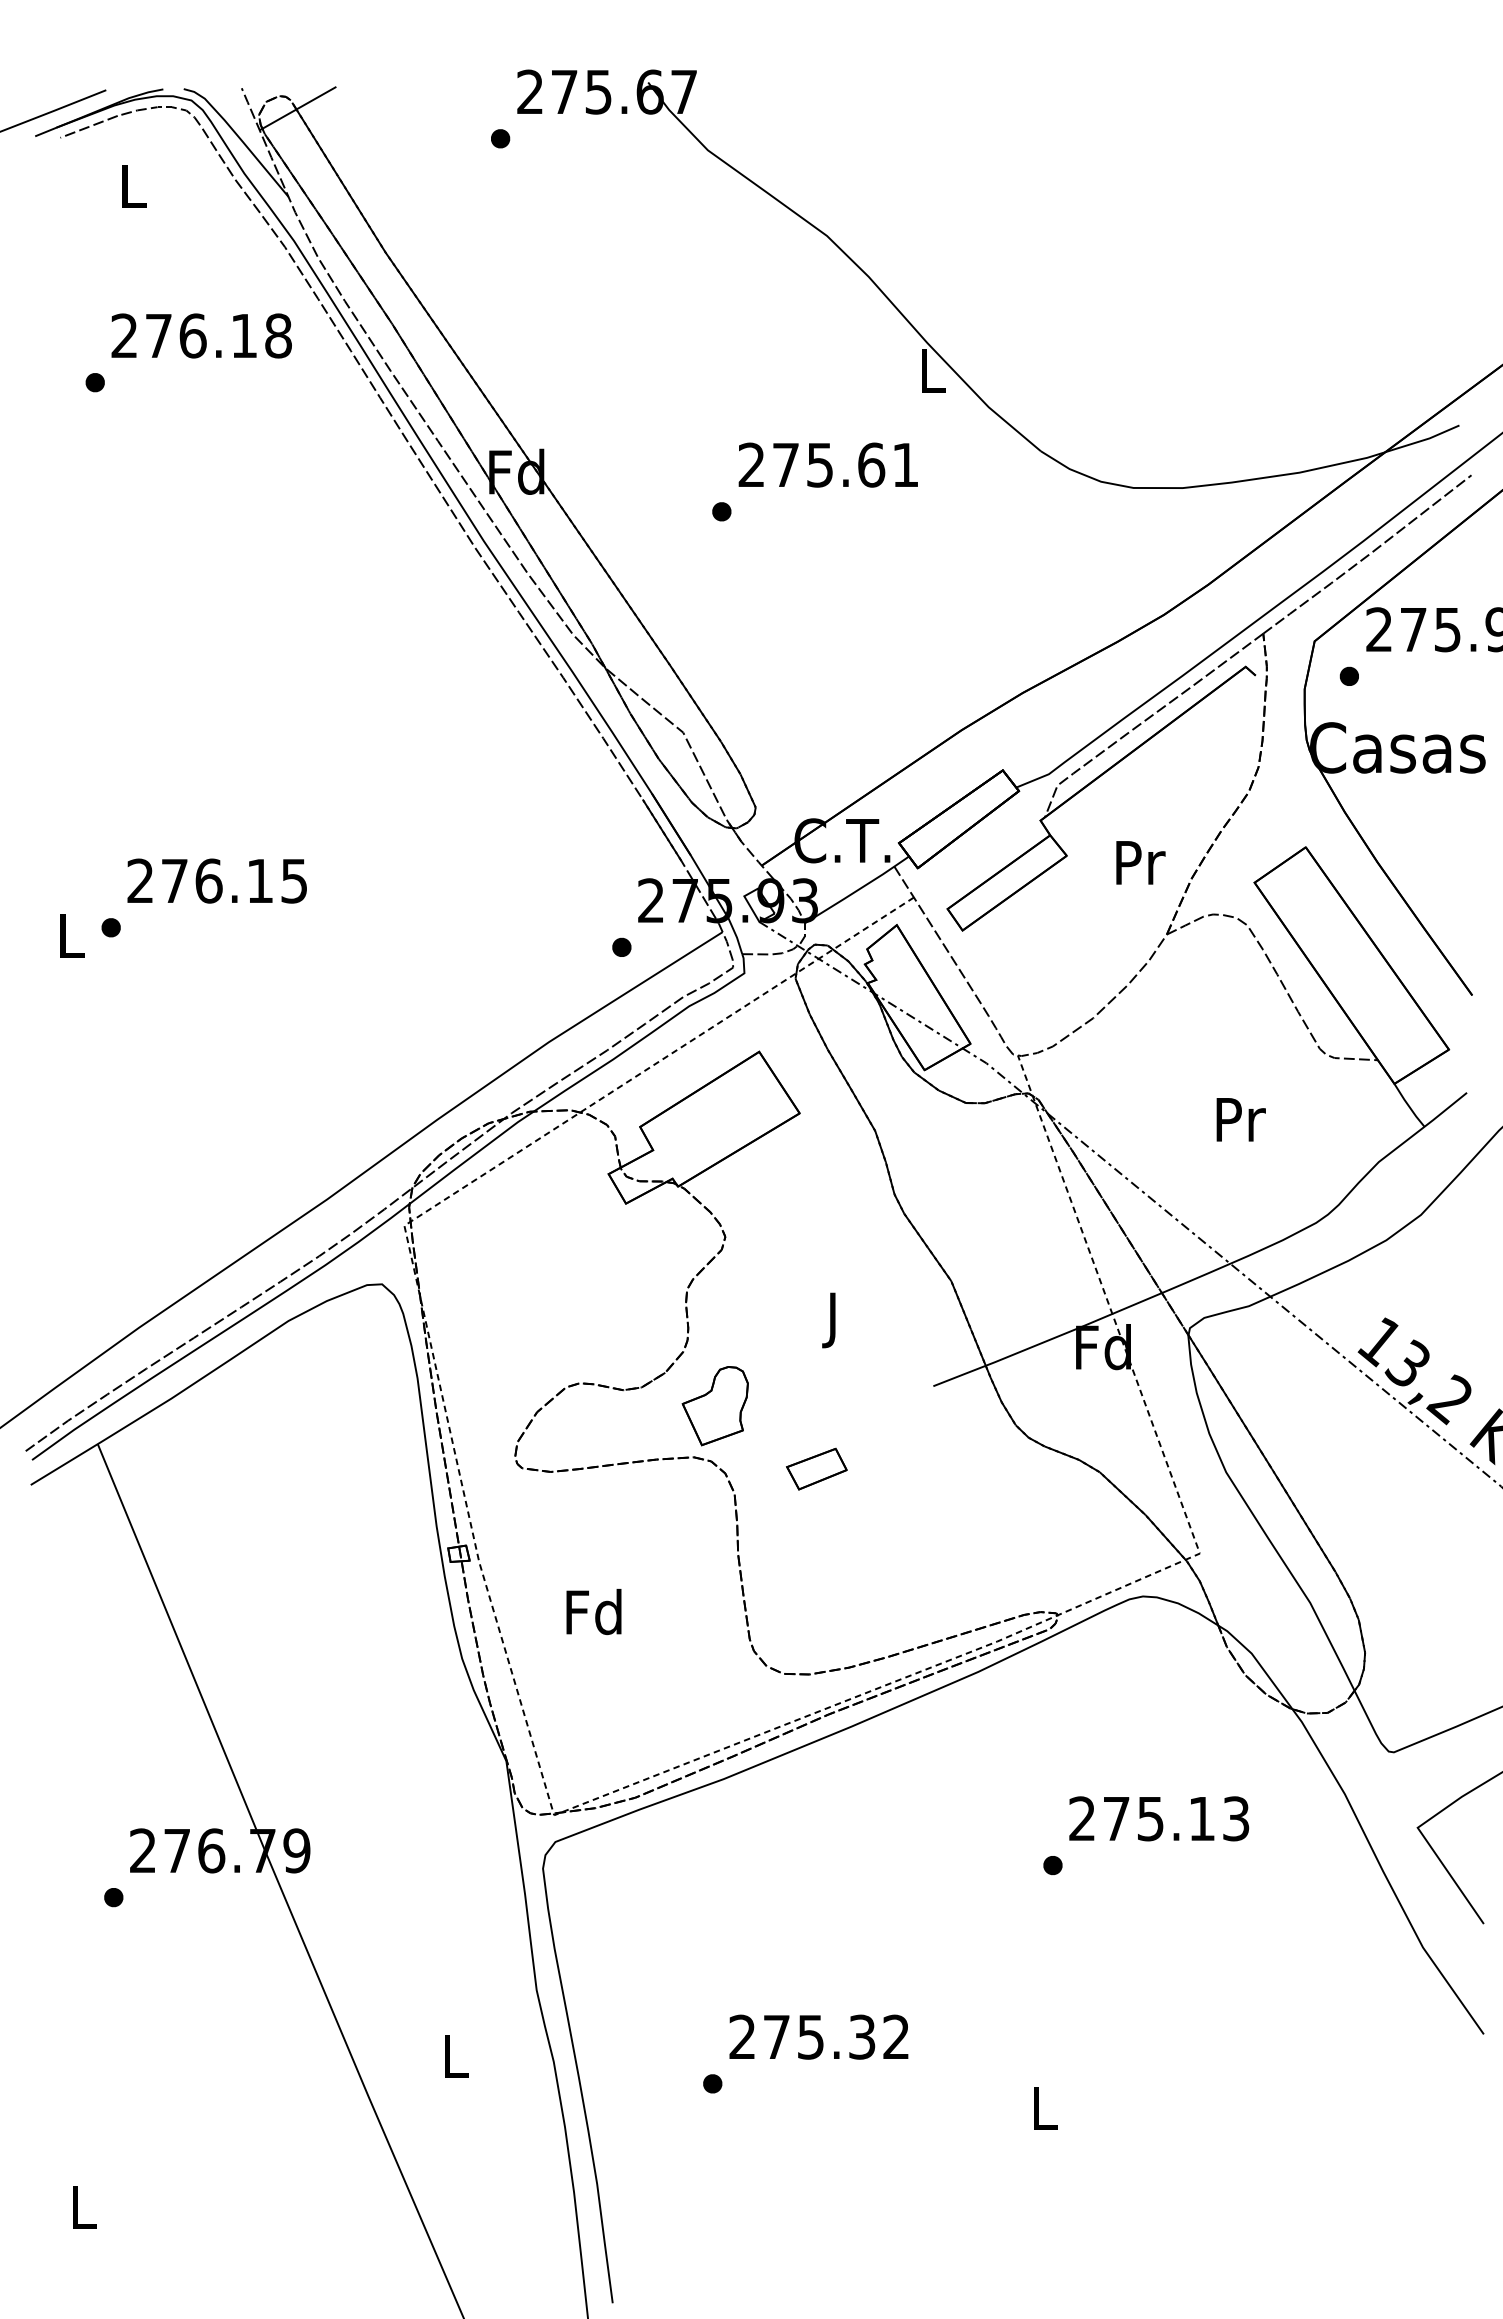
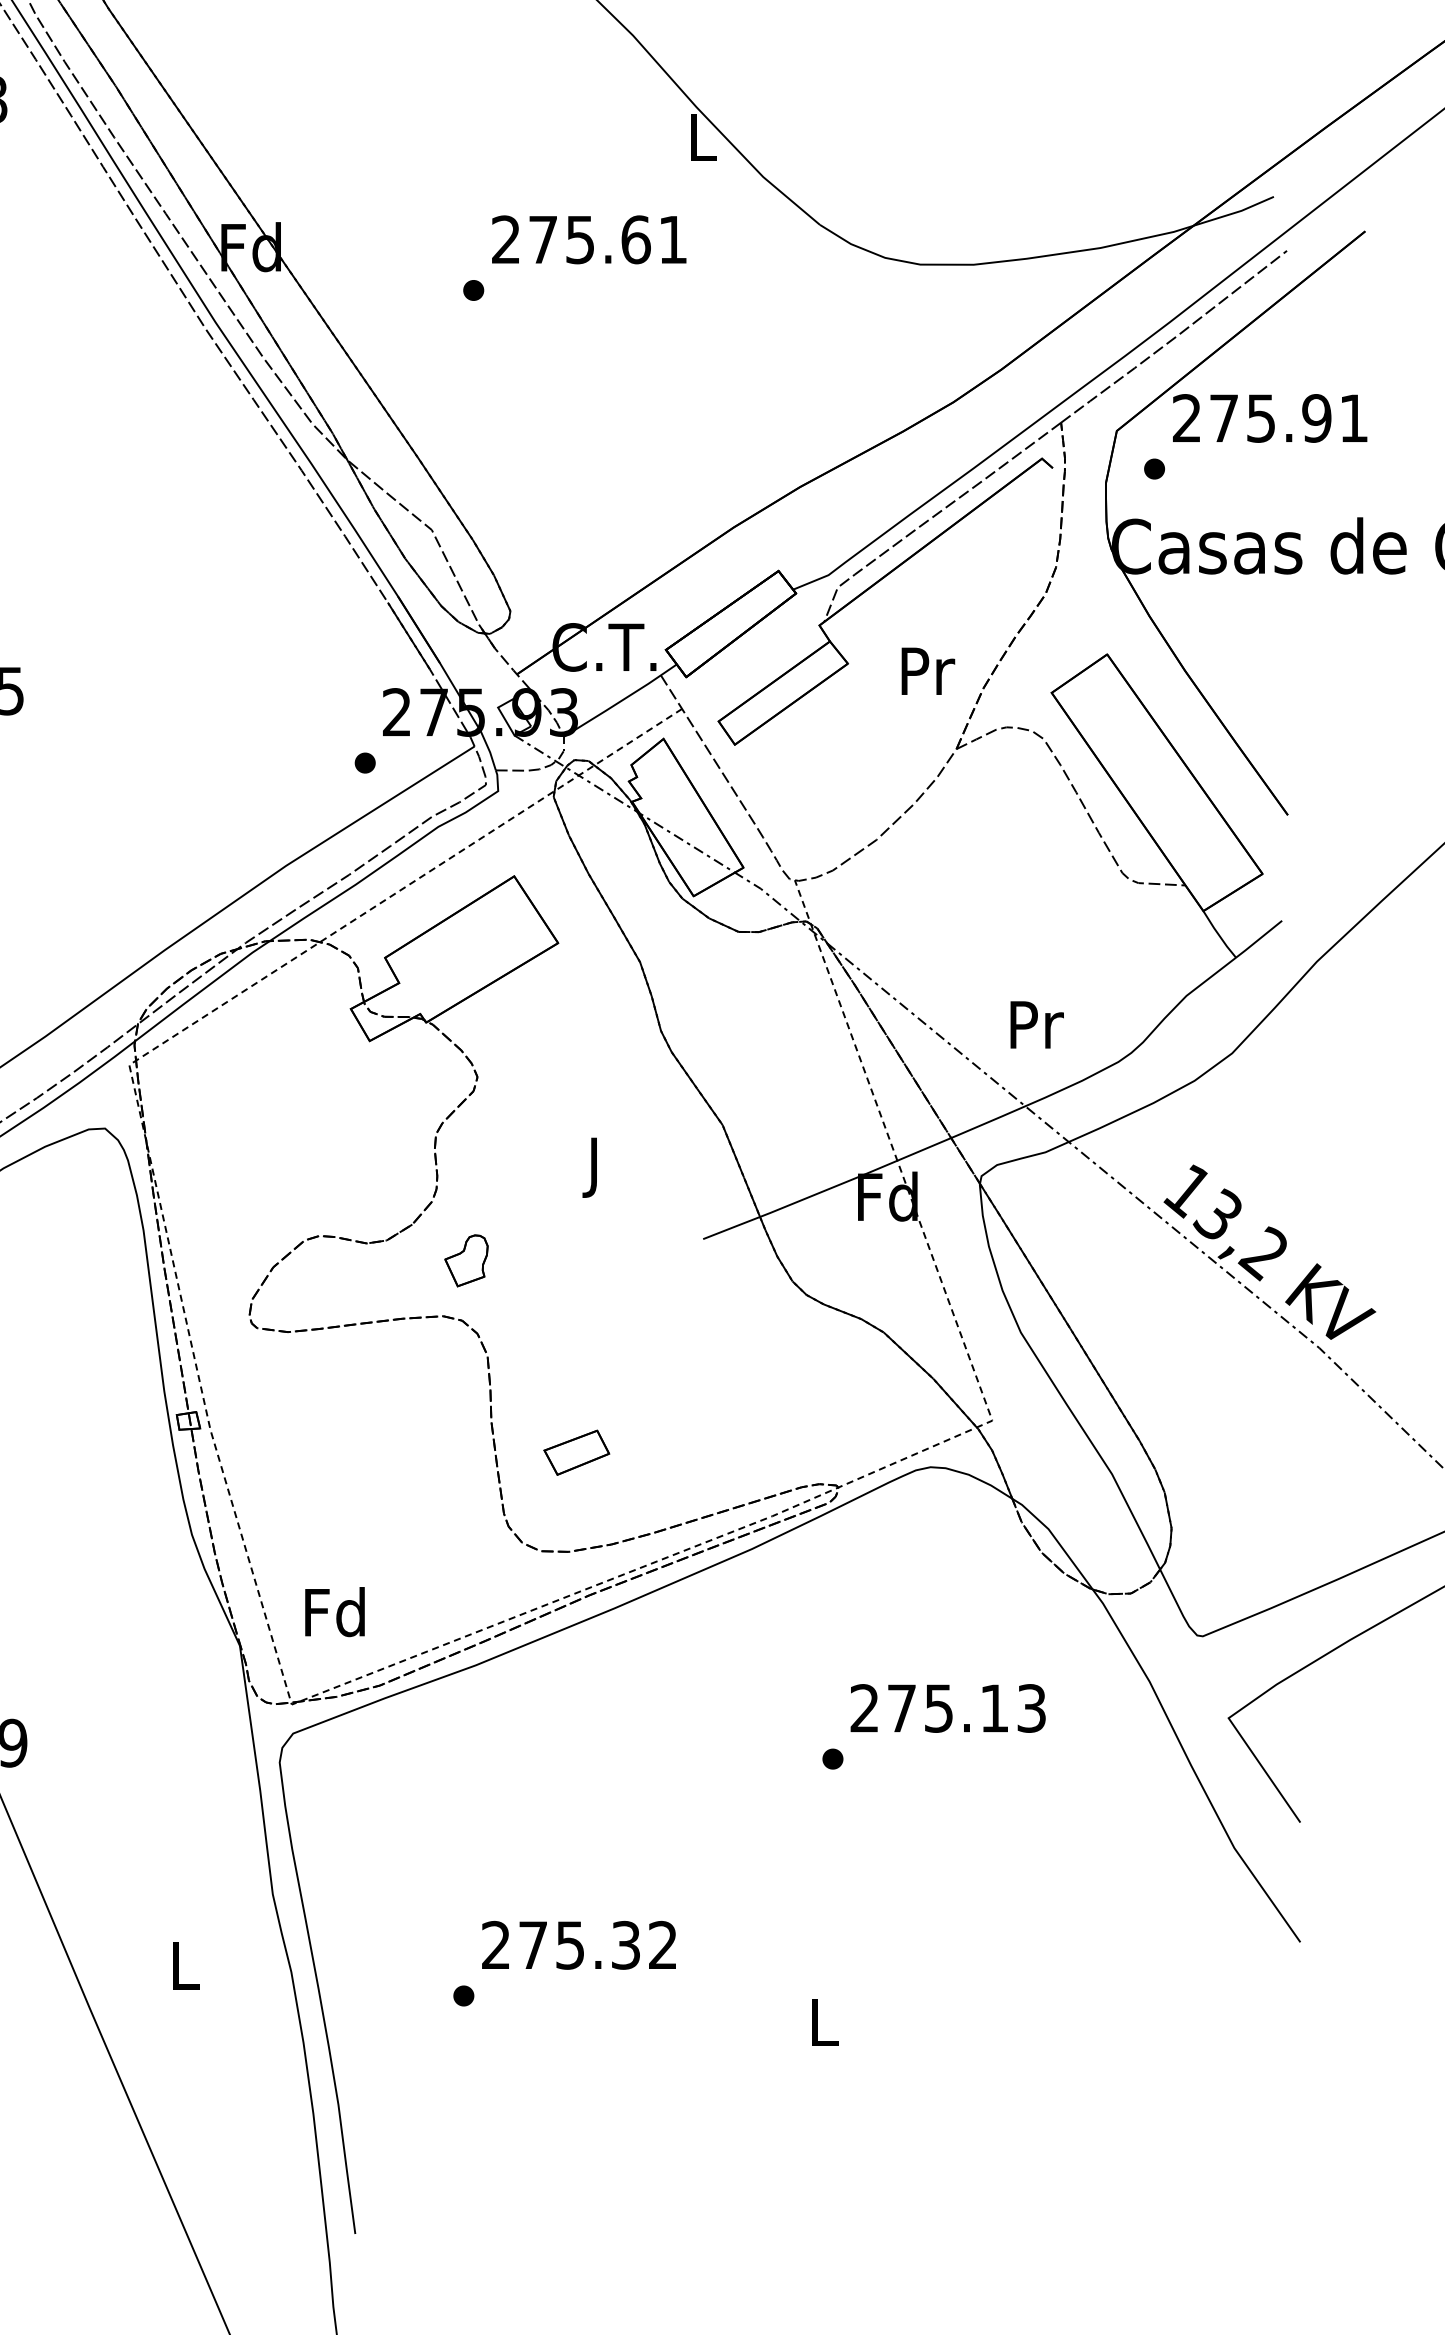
text: (1240, 1119) -> (1036, 1024), moved
part: (714, 1406) -> (465, 1261), size x0.6
part: (816, 1468) -> (576, 1452), moved
text: (593, 1612) -> (334, 1612), moved

